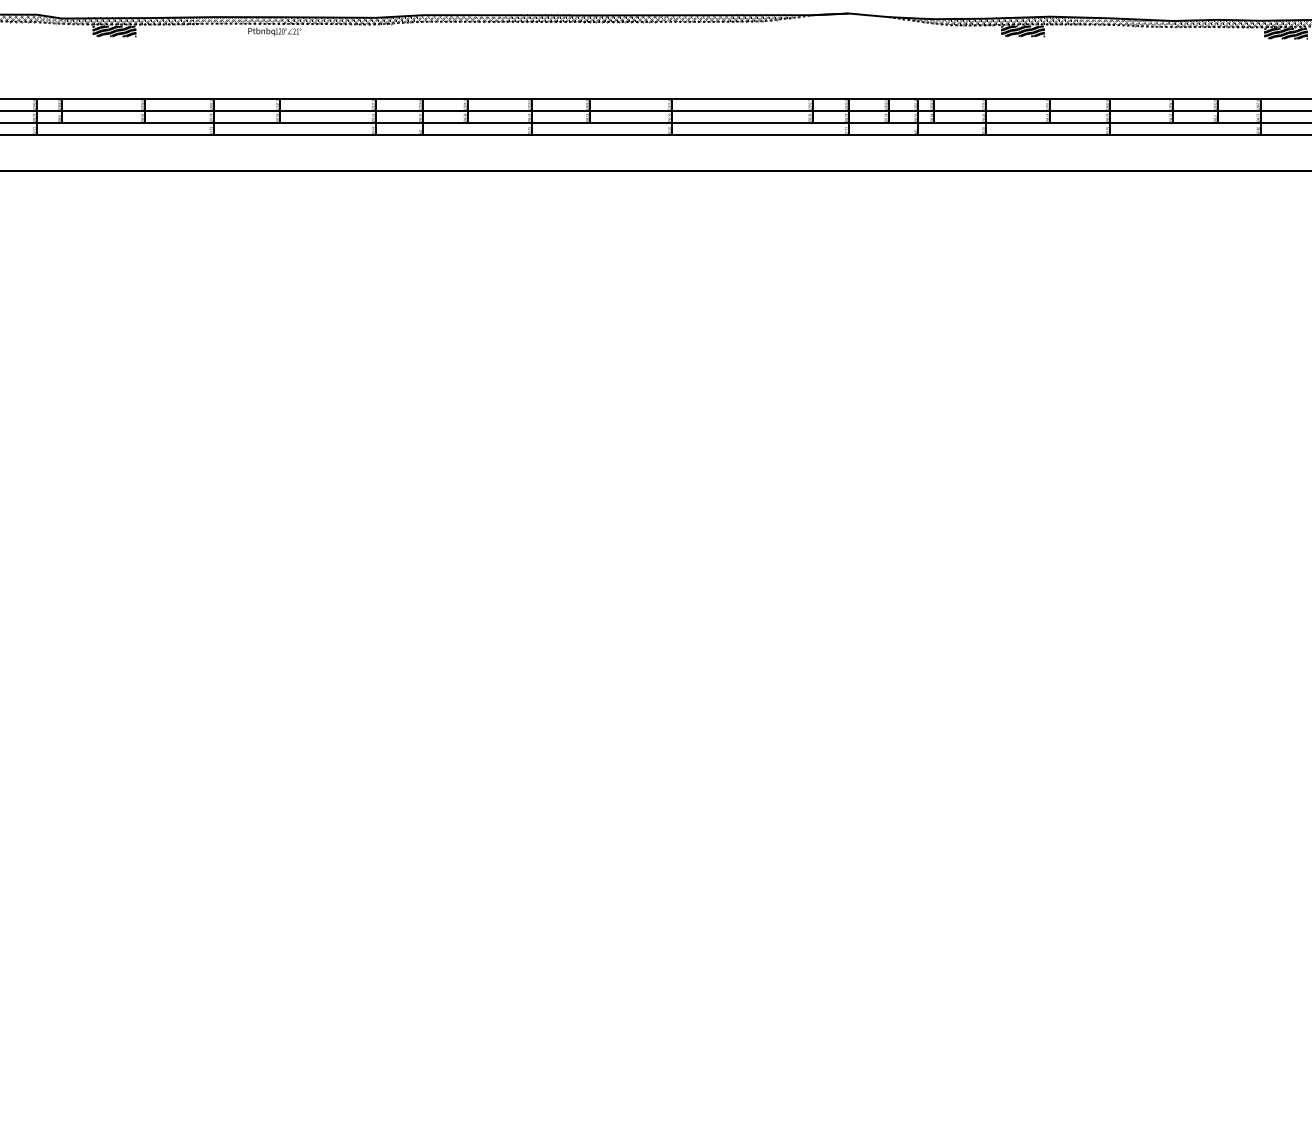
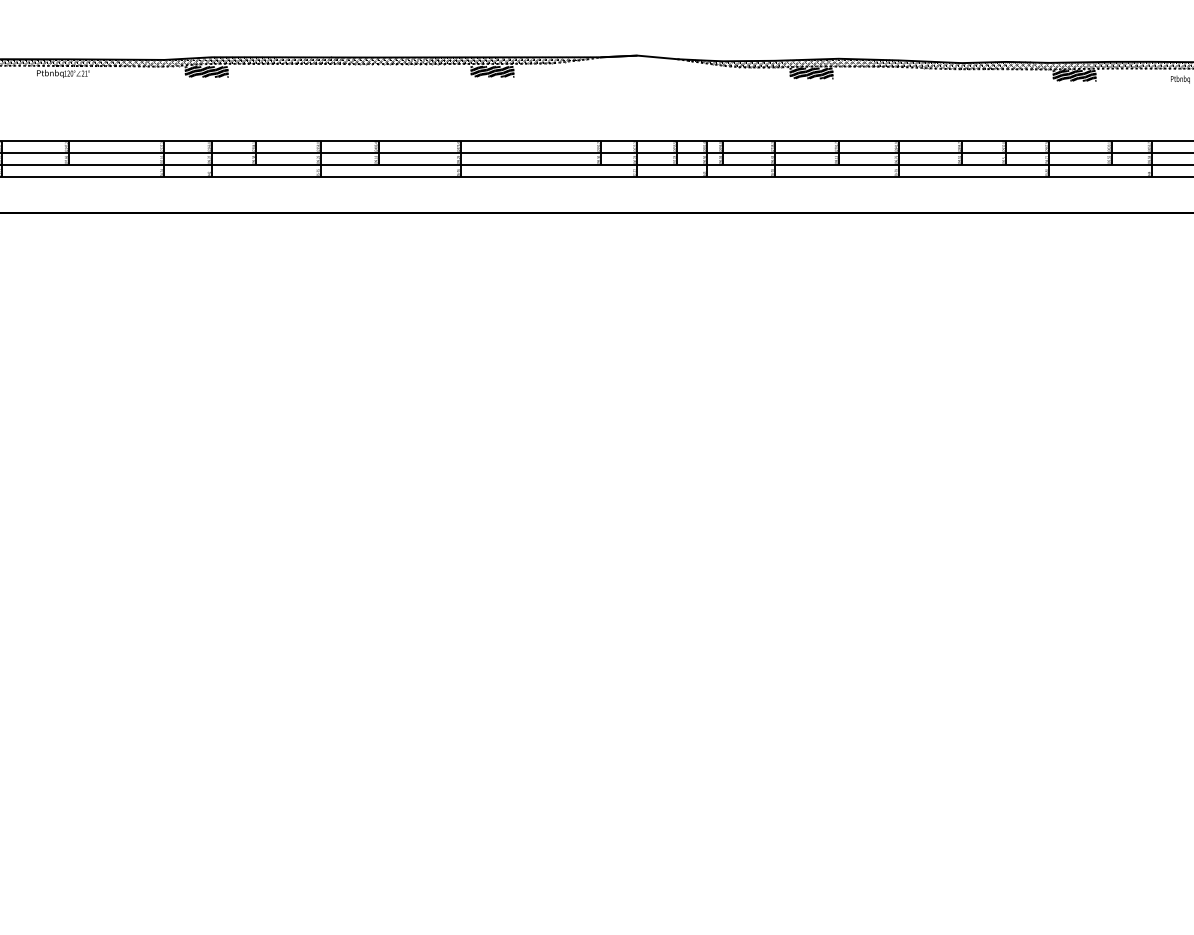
hatch: (418, 29) -> (207, 71), added
hatch: (703, 29) -> (492, 71), added

